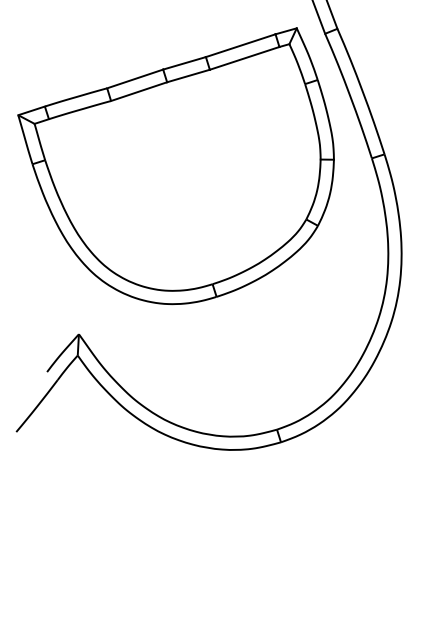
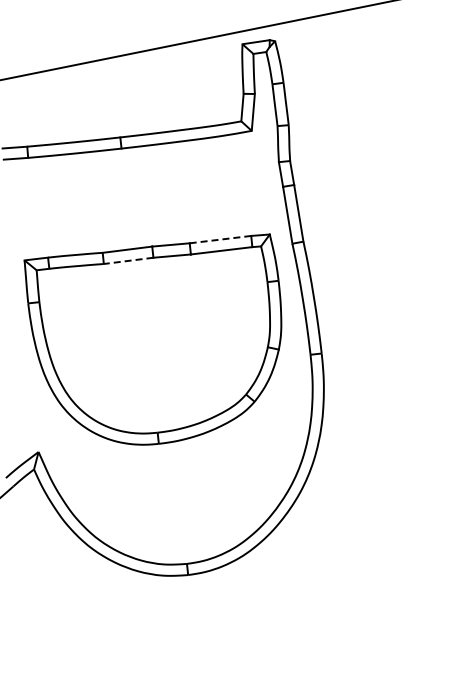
line: (240, 45) -> (220, 239), solid -> dashed
line: (138, 91) -> (128, 260), solid -> dashed

